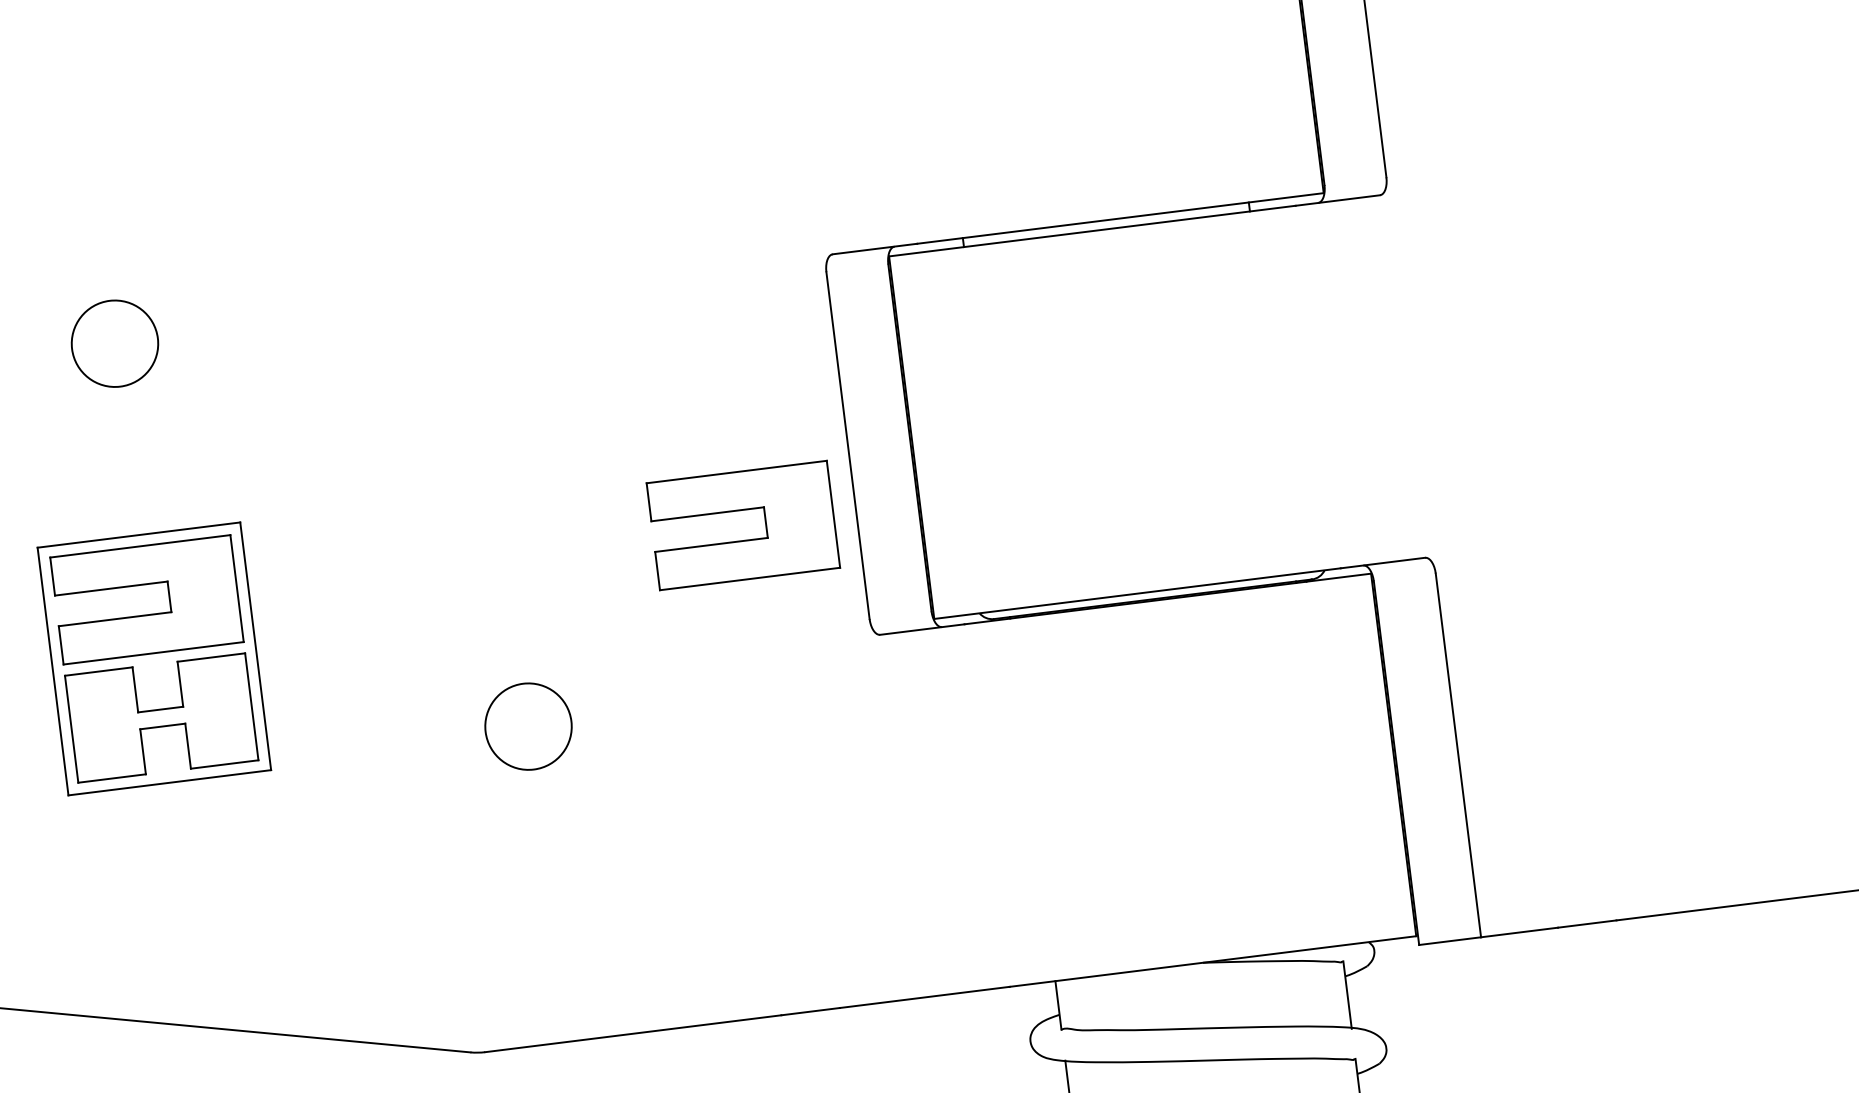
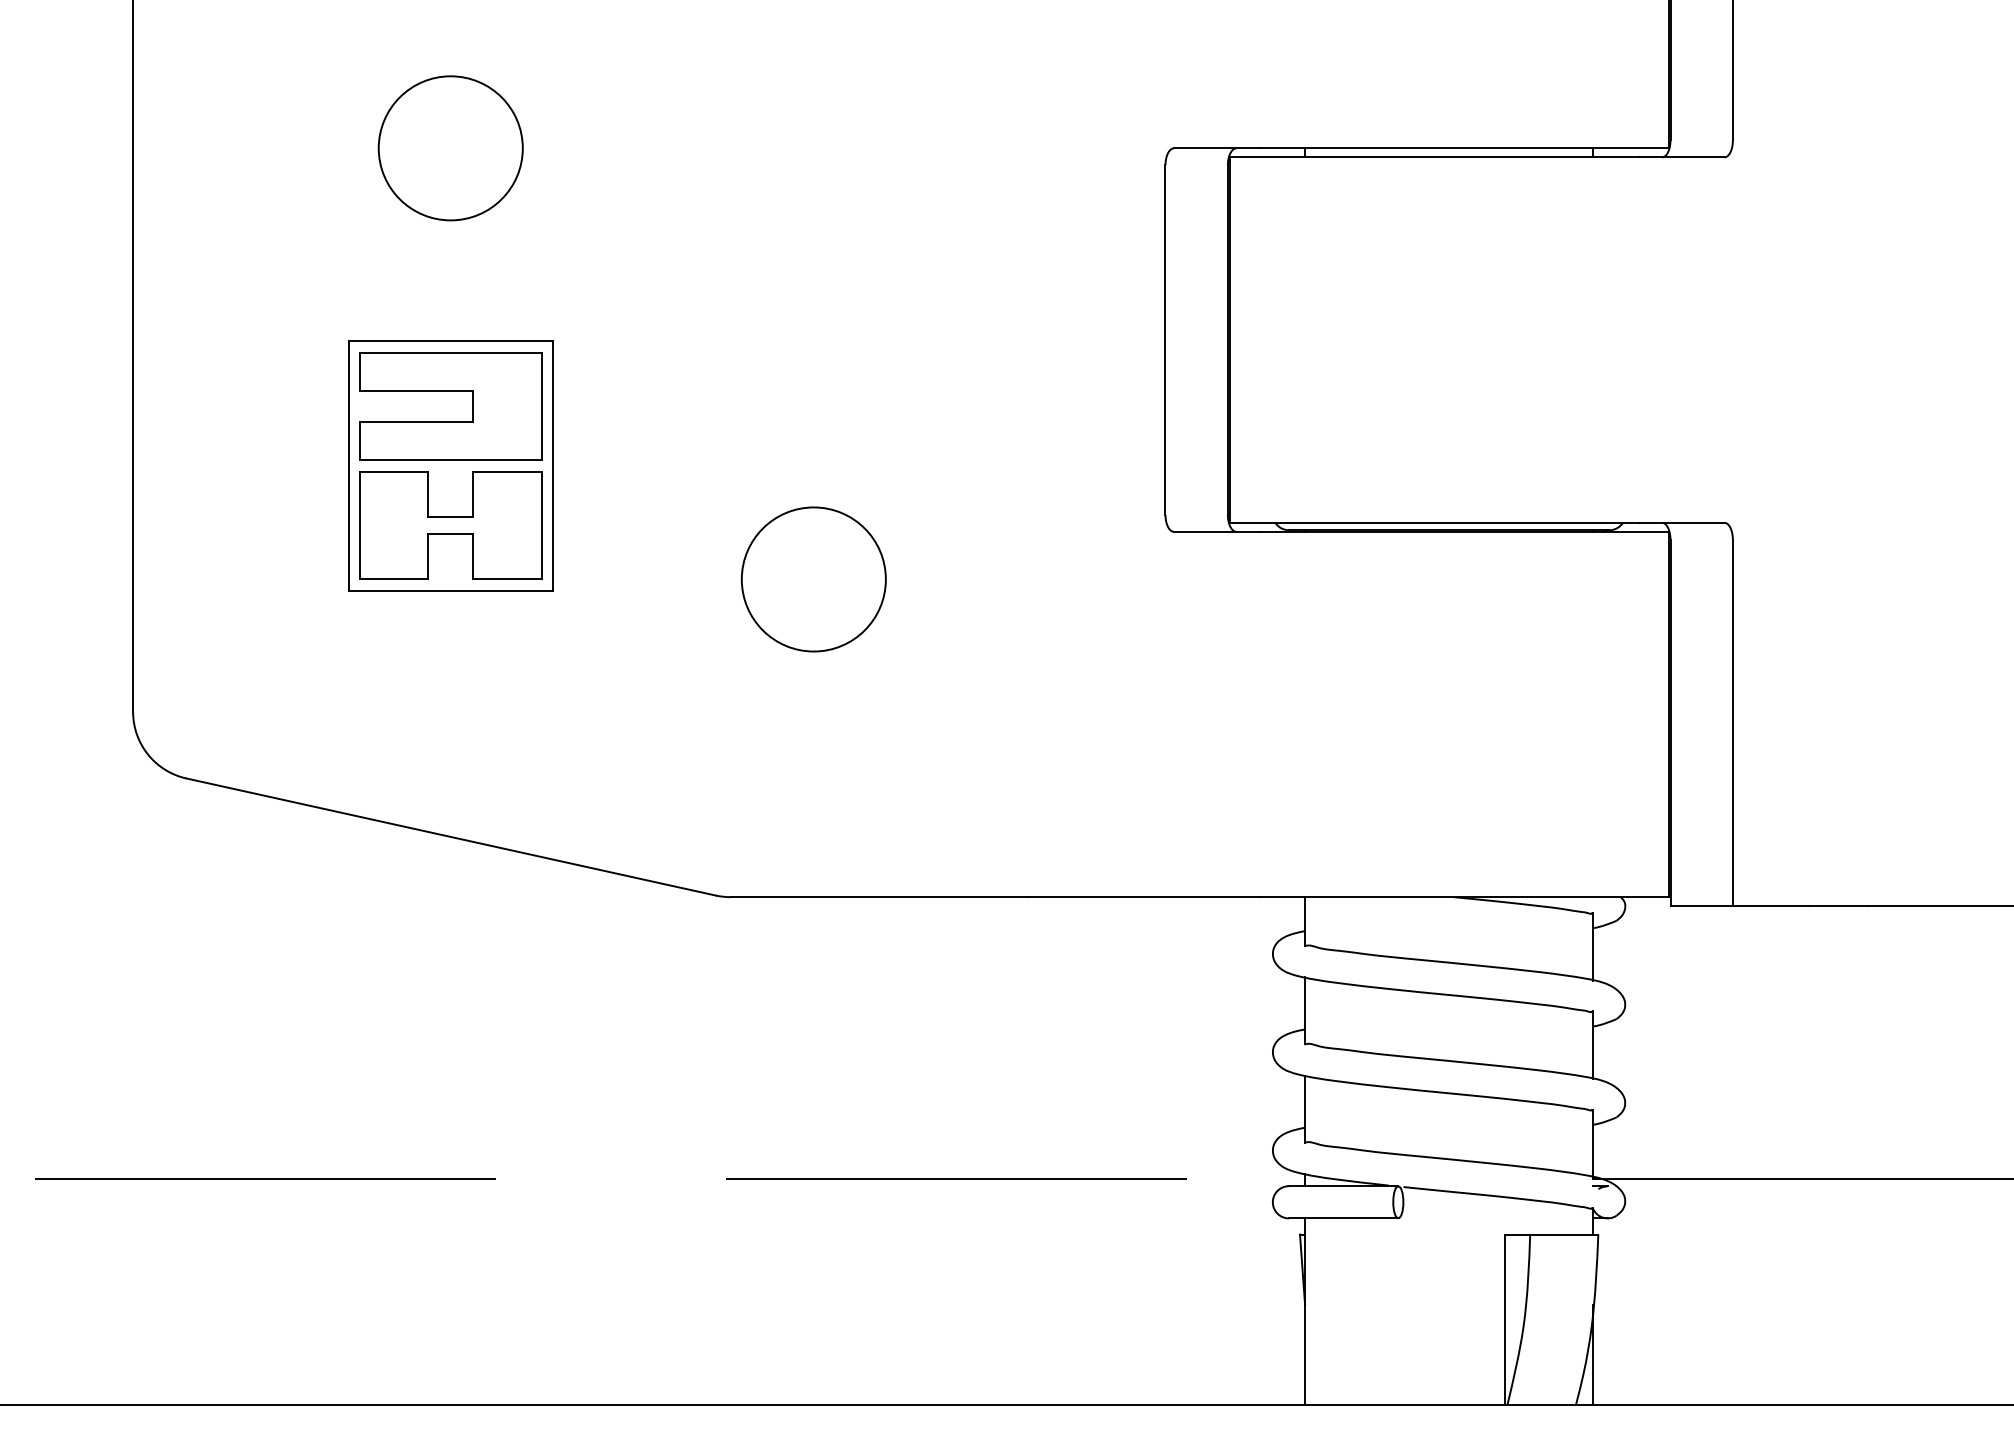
circle: (114, 343) -> (450, 148), size x1.67
part: (741, 510) -> (1051, 391), removed
circle: (528, 726) -> (813, 579), size x1.67

